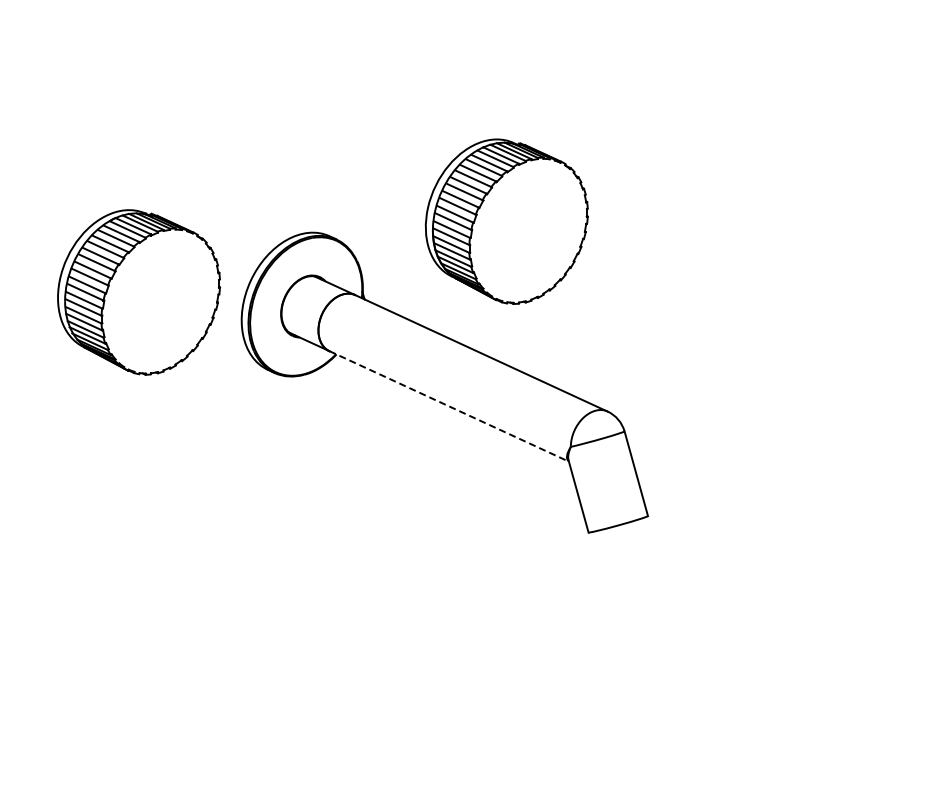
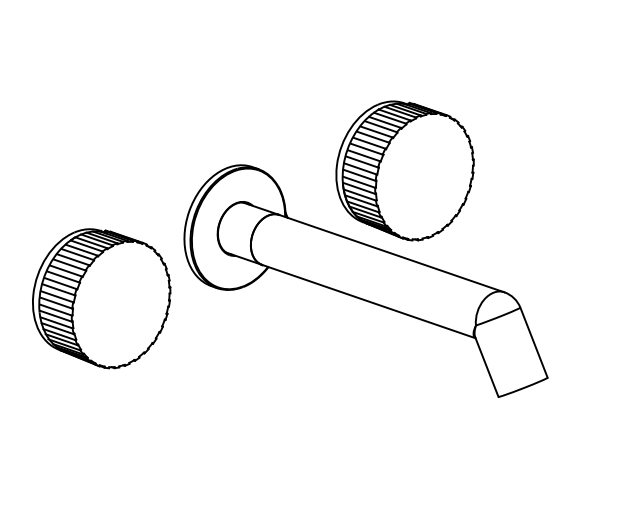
part: (506, 221) -> (404, 170), moved
part: (138, 292) -> (101, 298), moved
line: (449, 406) -> (369, 301), dashed -> solid

